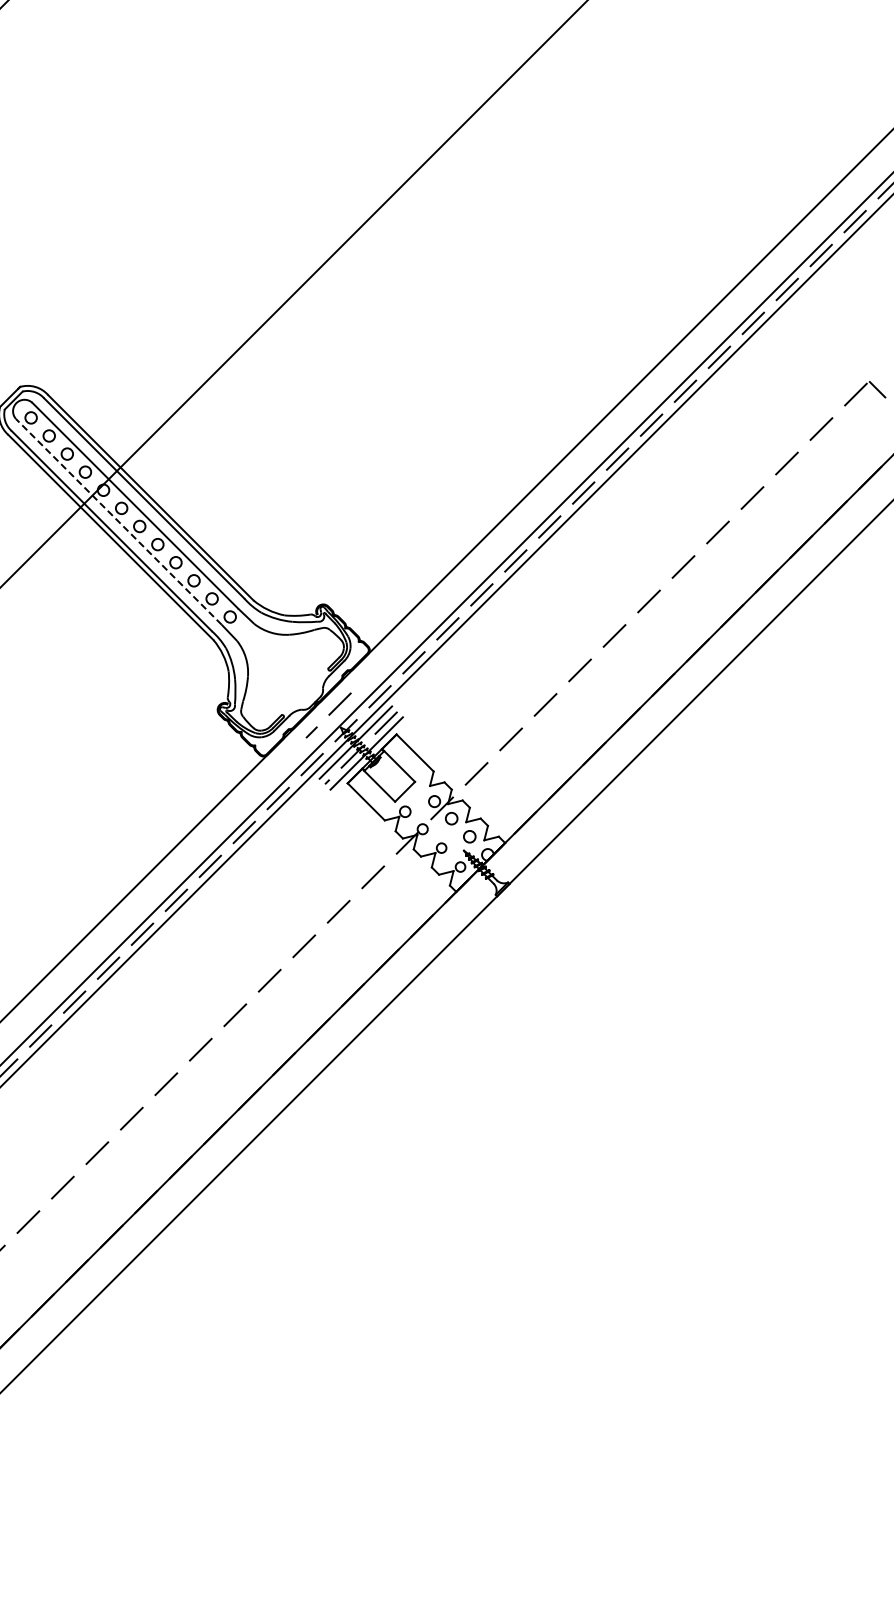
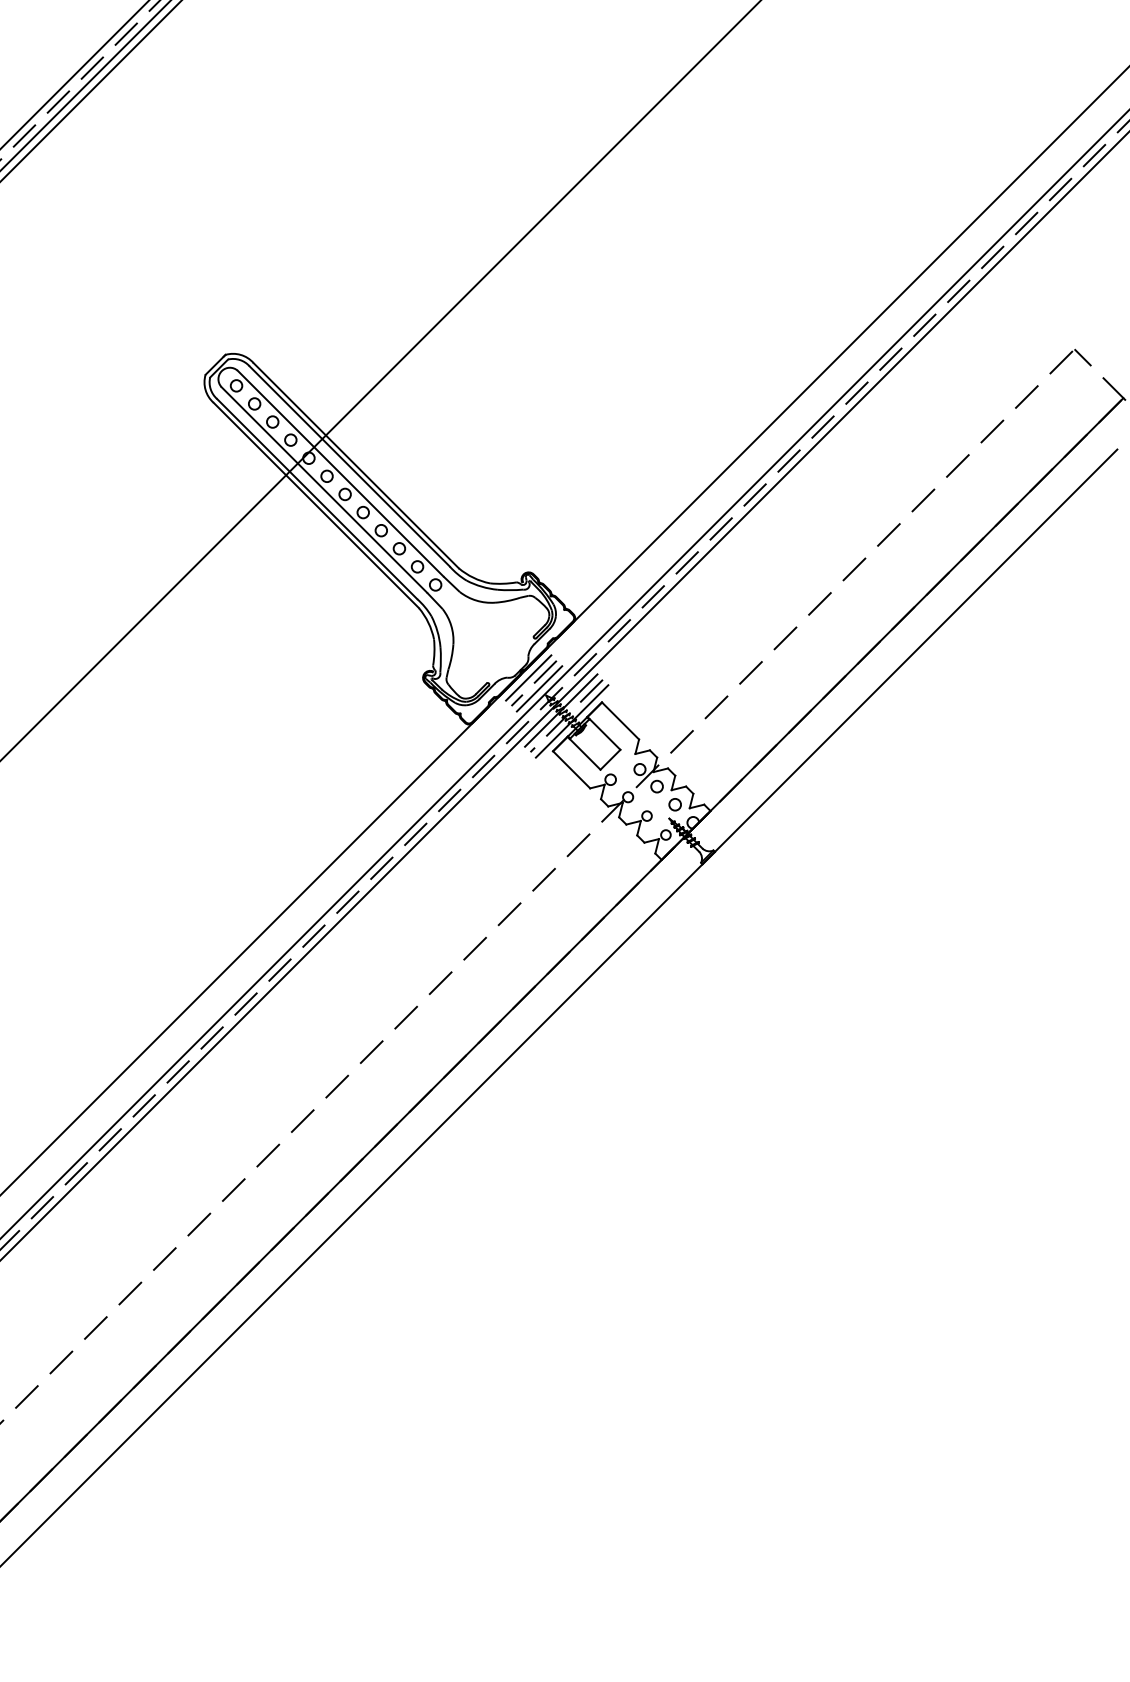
line: (118, 521) -> (323, 489), dashed -> solid
line: (323, 709) -> (528, 677), added
line: (334, 720) -> (539, 688), added

